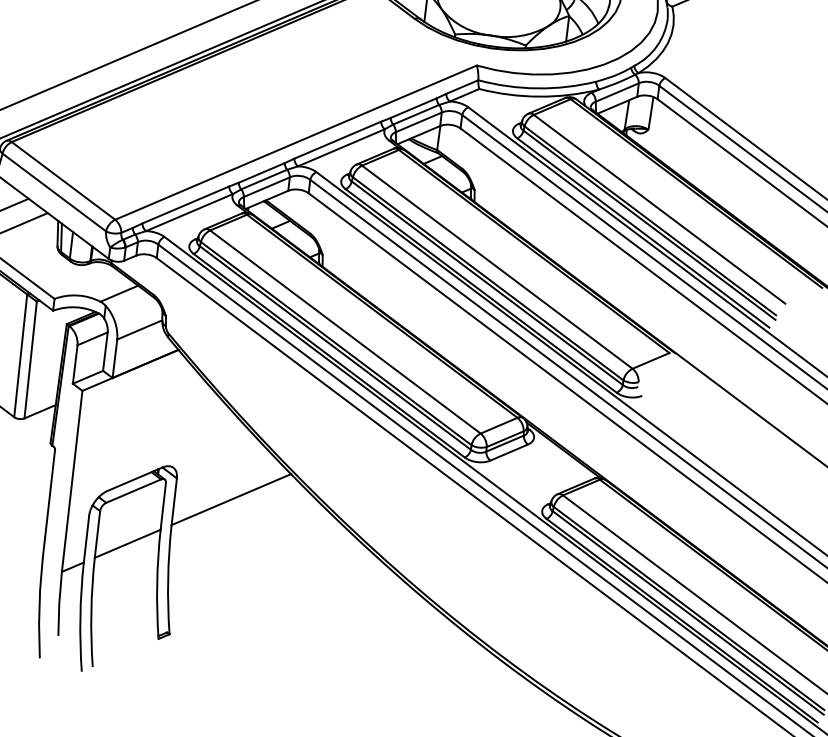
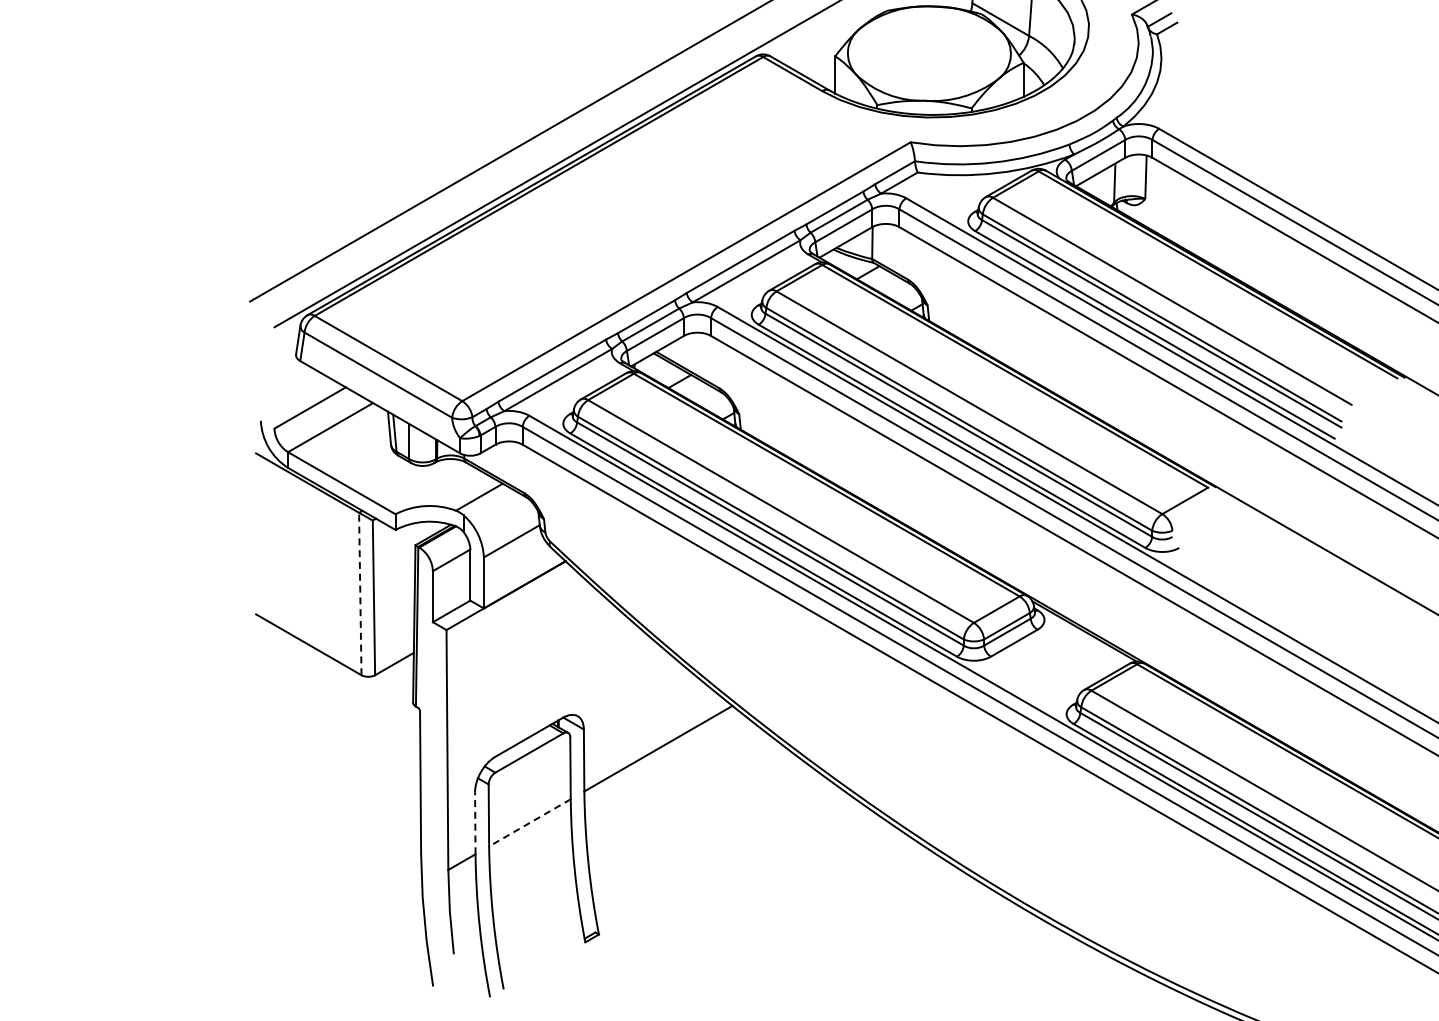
line: (20, 355) -> (360, 593), solid -> dashed
line: (86, 539) -> (475, 823), solid -> dashed
line: (127, 544) -> (529, 823), solid -> dashed

